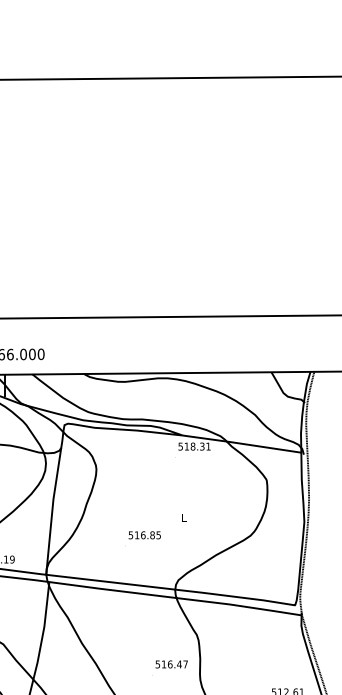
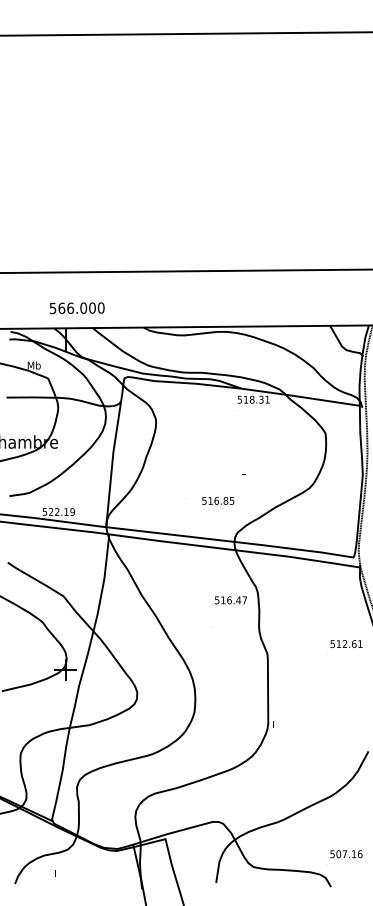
text: (145, 534) -> (218, 500), moved
text: (171, 664) -> (230, 600), moved

